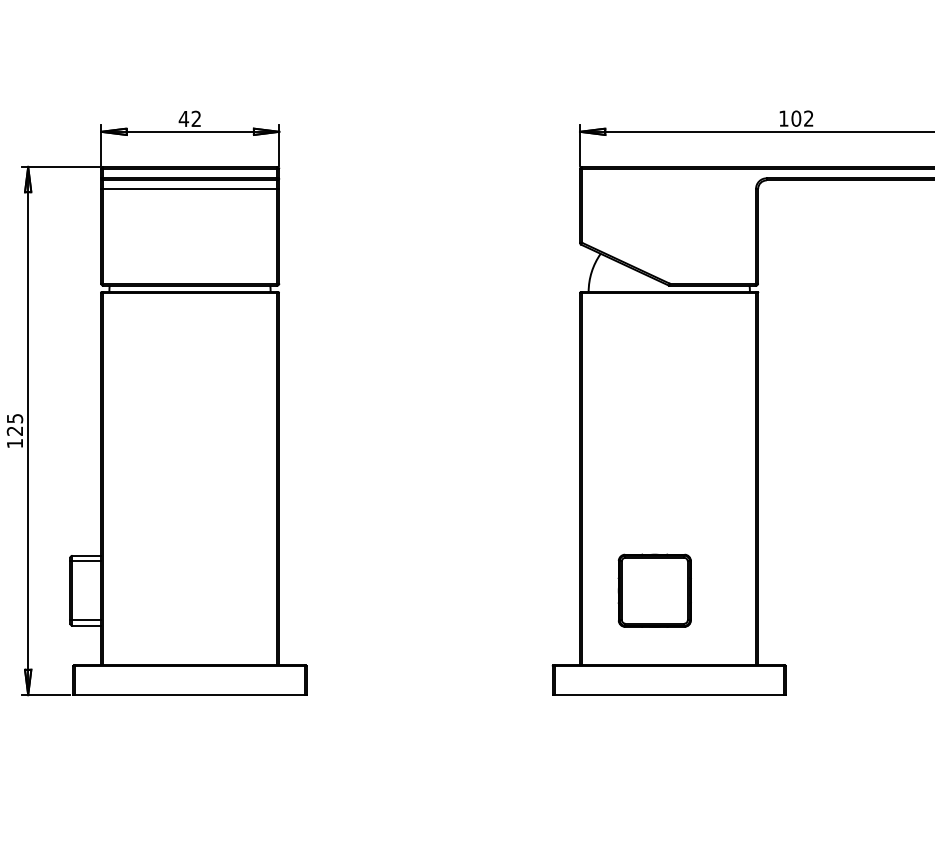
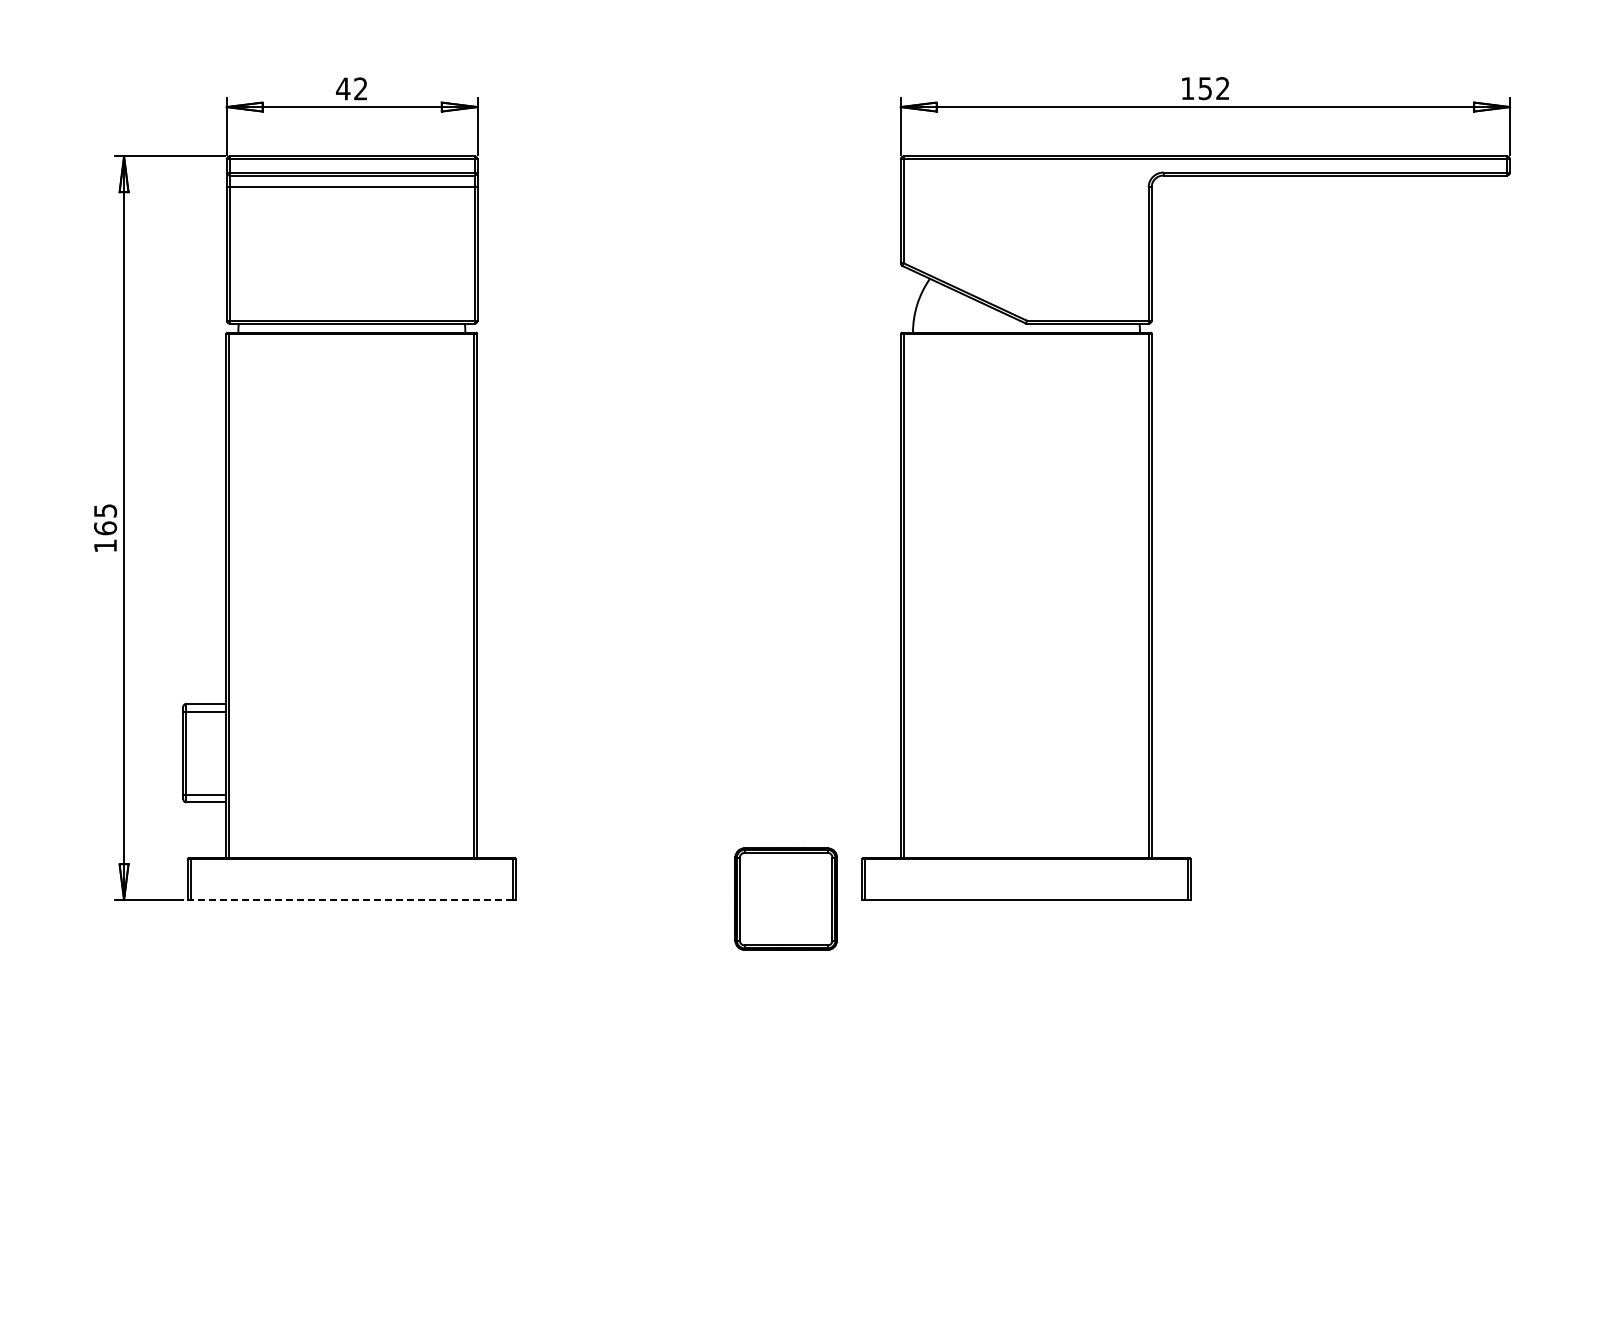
text: (796, 118) -> (1205, 88), 102 -> 152
text: (15, 431) -> (105, 528), 125 -> 165
part: (654, 590) -> (785, 898), moved
line: (189, 695) -> (351, 900), solid -> dashed

